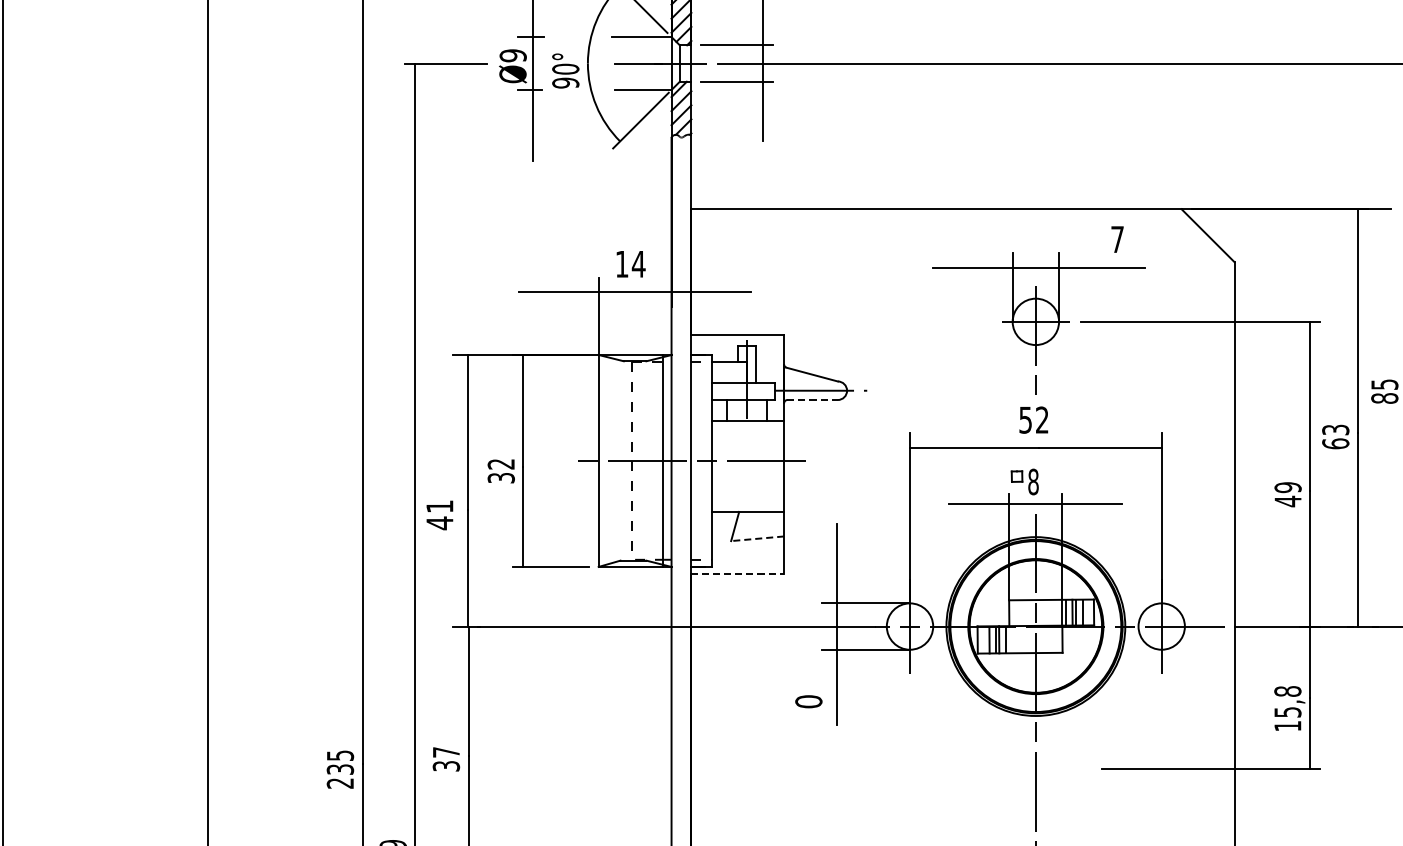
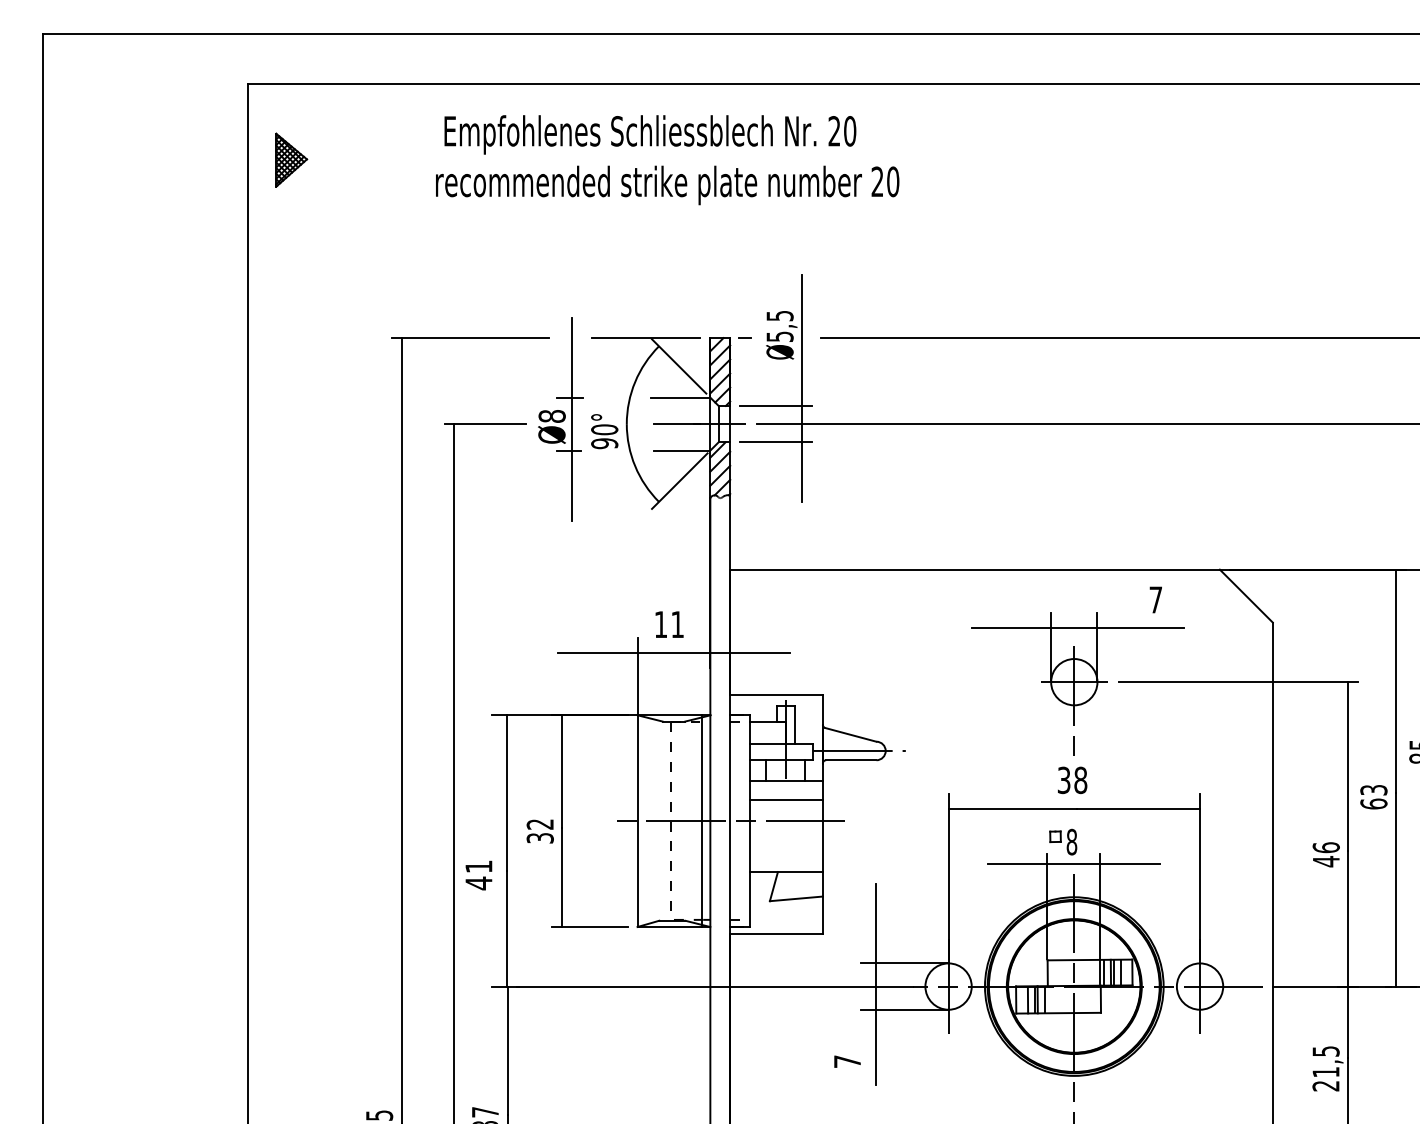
text: (512, 55) -> (551, 416), Ø9 -> Ø8
text: (638, 264) -> (677, 624), 14 -> 11
line: (812, 400) -> (851, 760), dashed -> solid
text: (1034, 420) -> (1072, 780), 52 -> 38
line: (747, 439) -> (786, 799), added
text: (1287, 487) -> (1325, 847), 49 -> 46
line: (757, 538) -> (796, 898), dashed -> solid
line: (738, 573) -> (777, 933), dashed -> solid
text: (808, 701) -> (847, 1061), 0 -> 7
text: (1287, 708) -> (1325, 1068), 15,8 -> 21,5

